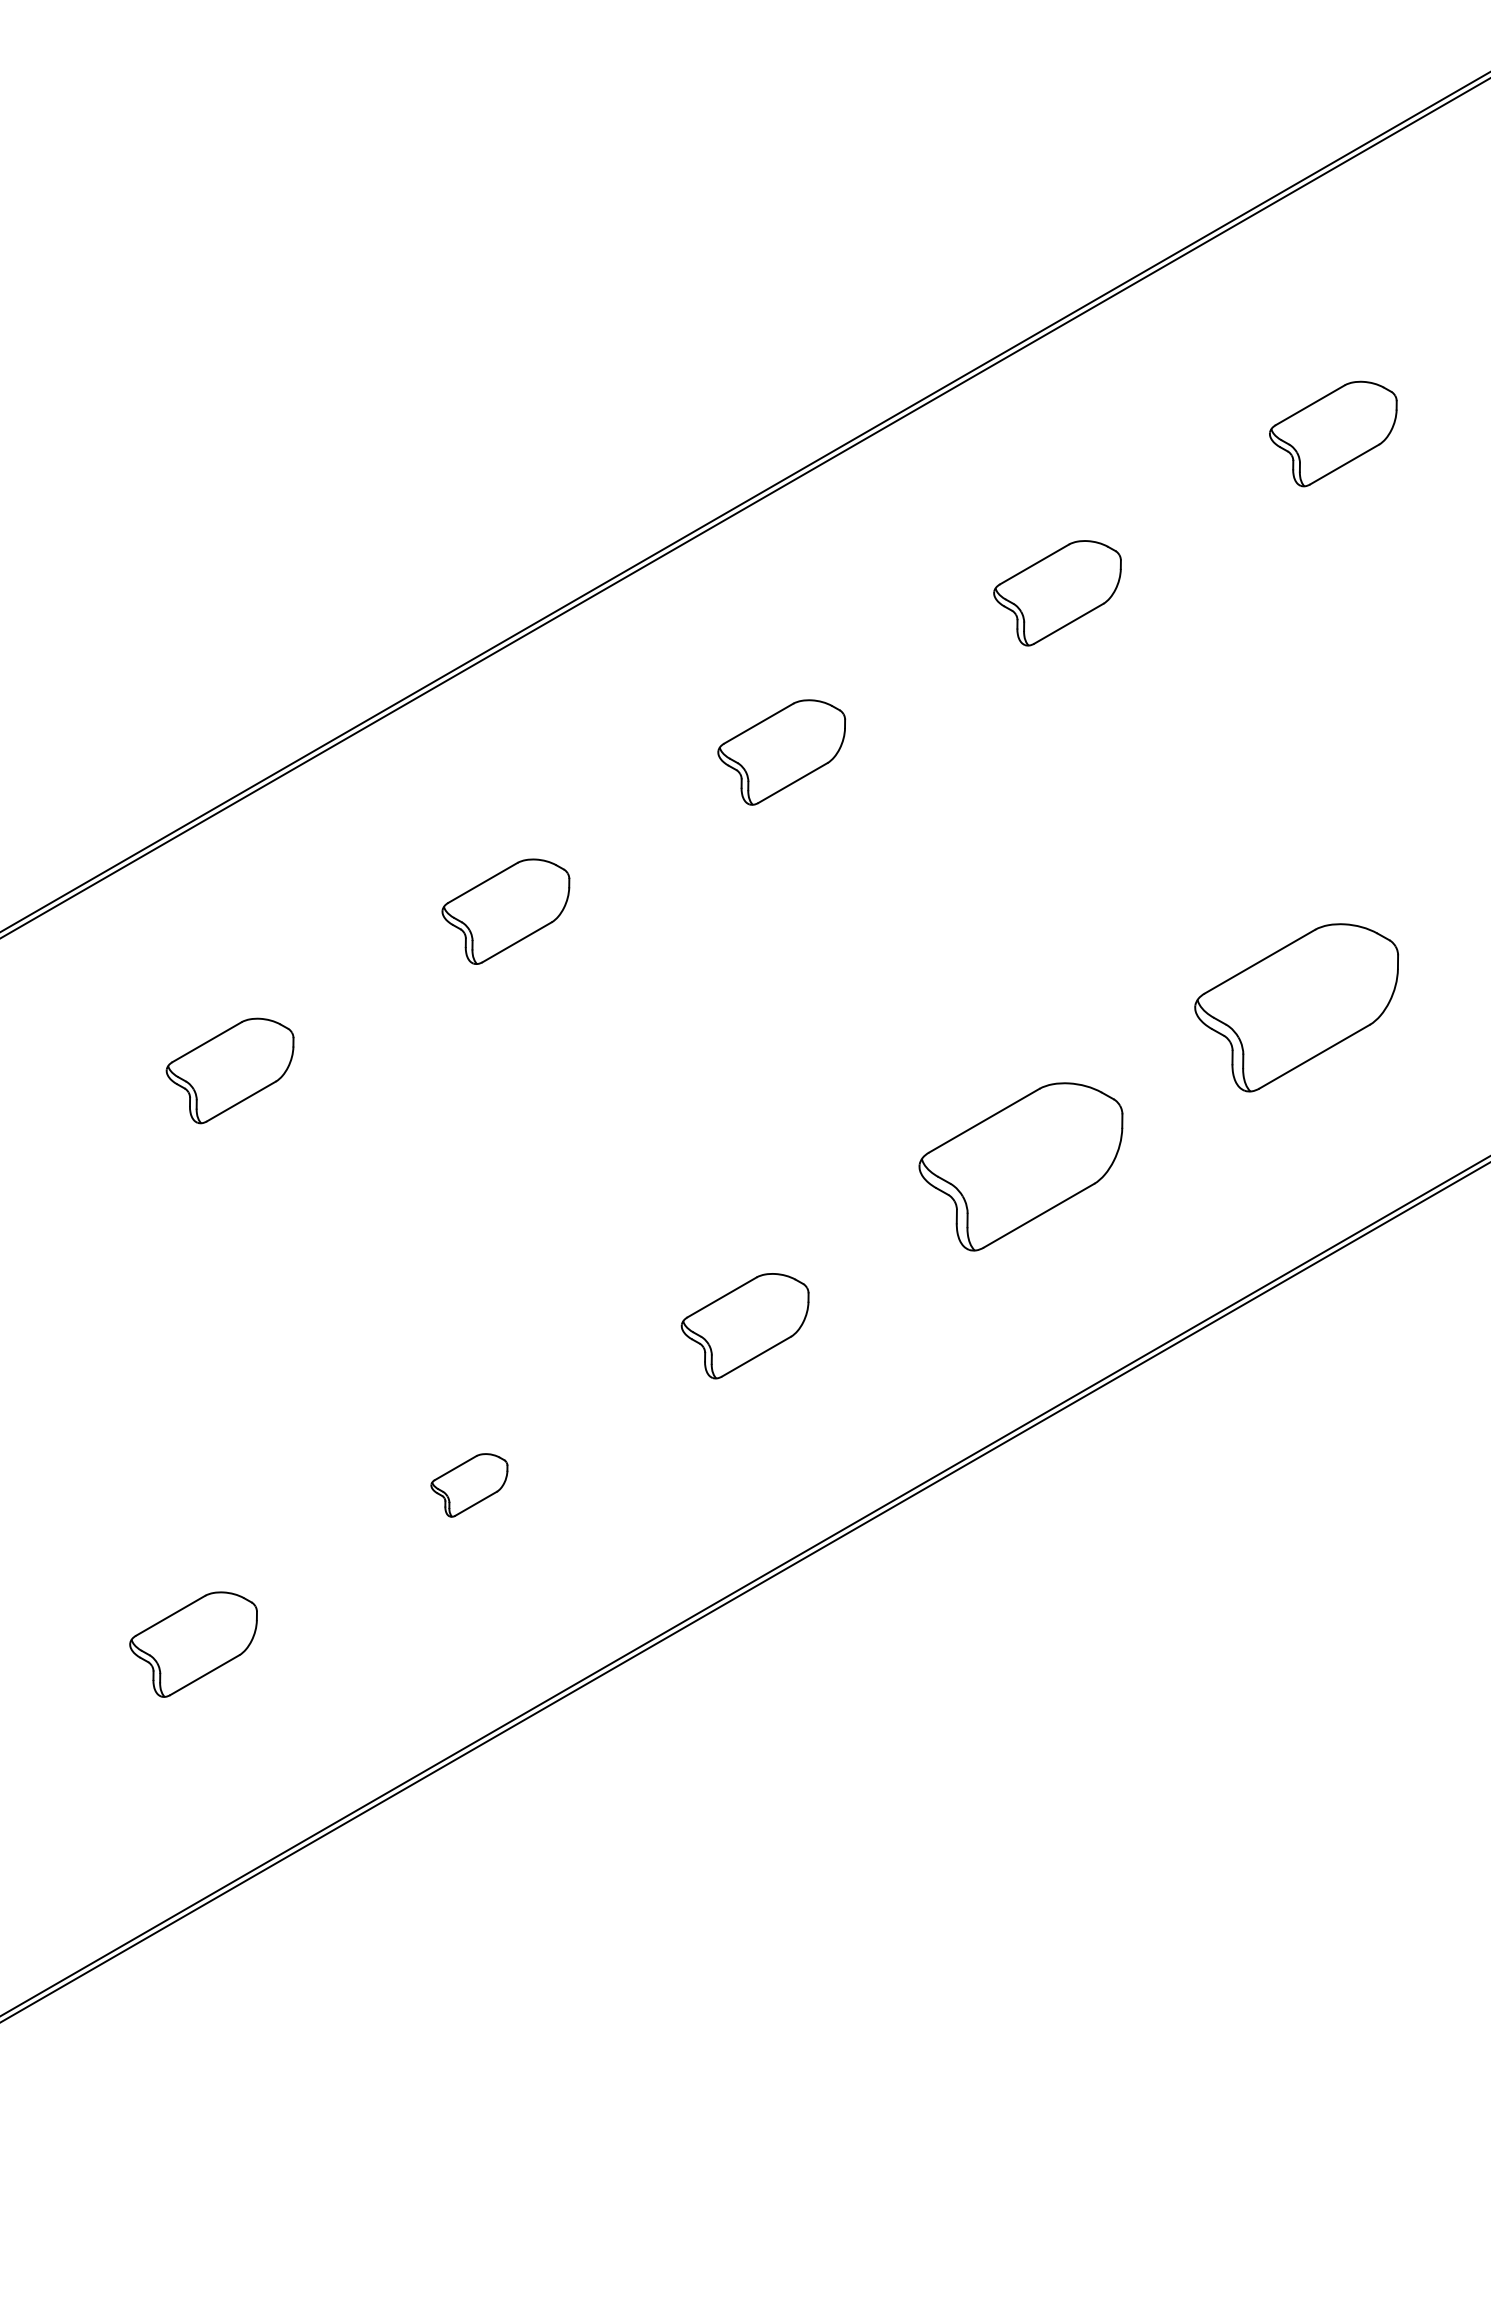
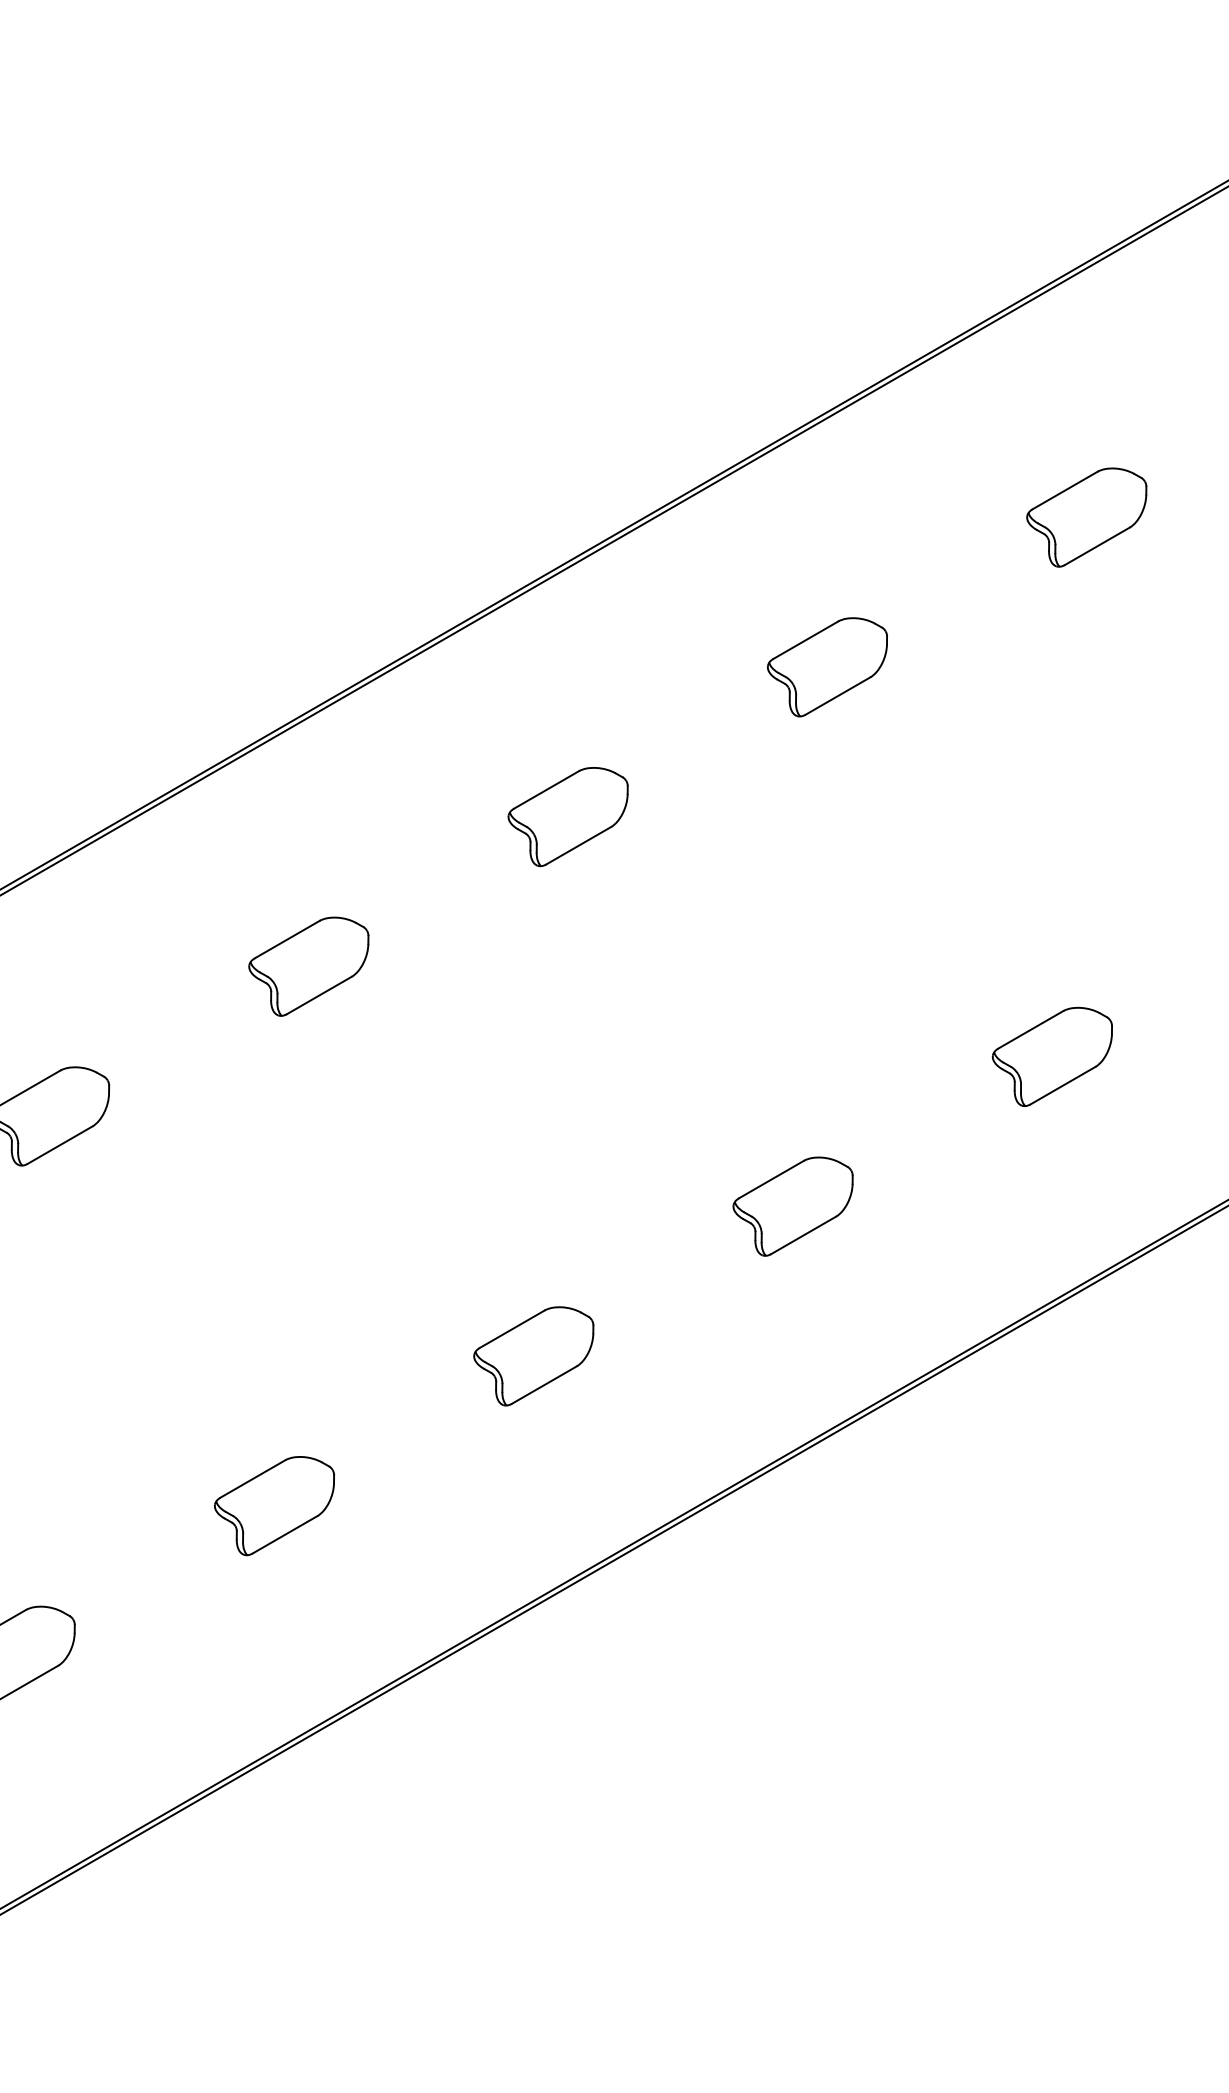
part: (1296, 1007) -> (1052, 1056), size x0.62
part: (1020, 1166) -> (792, 1206), size x0.62
part: (469, 1485) -> (274, 1506), size x1.67

